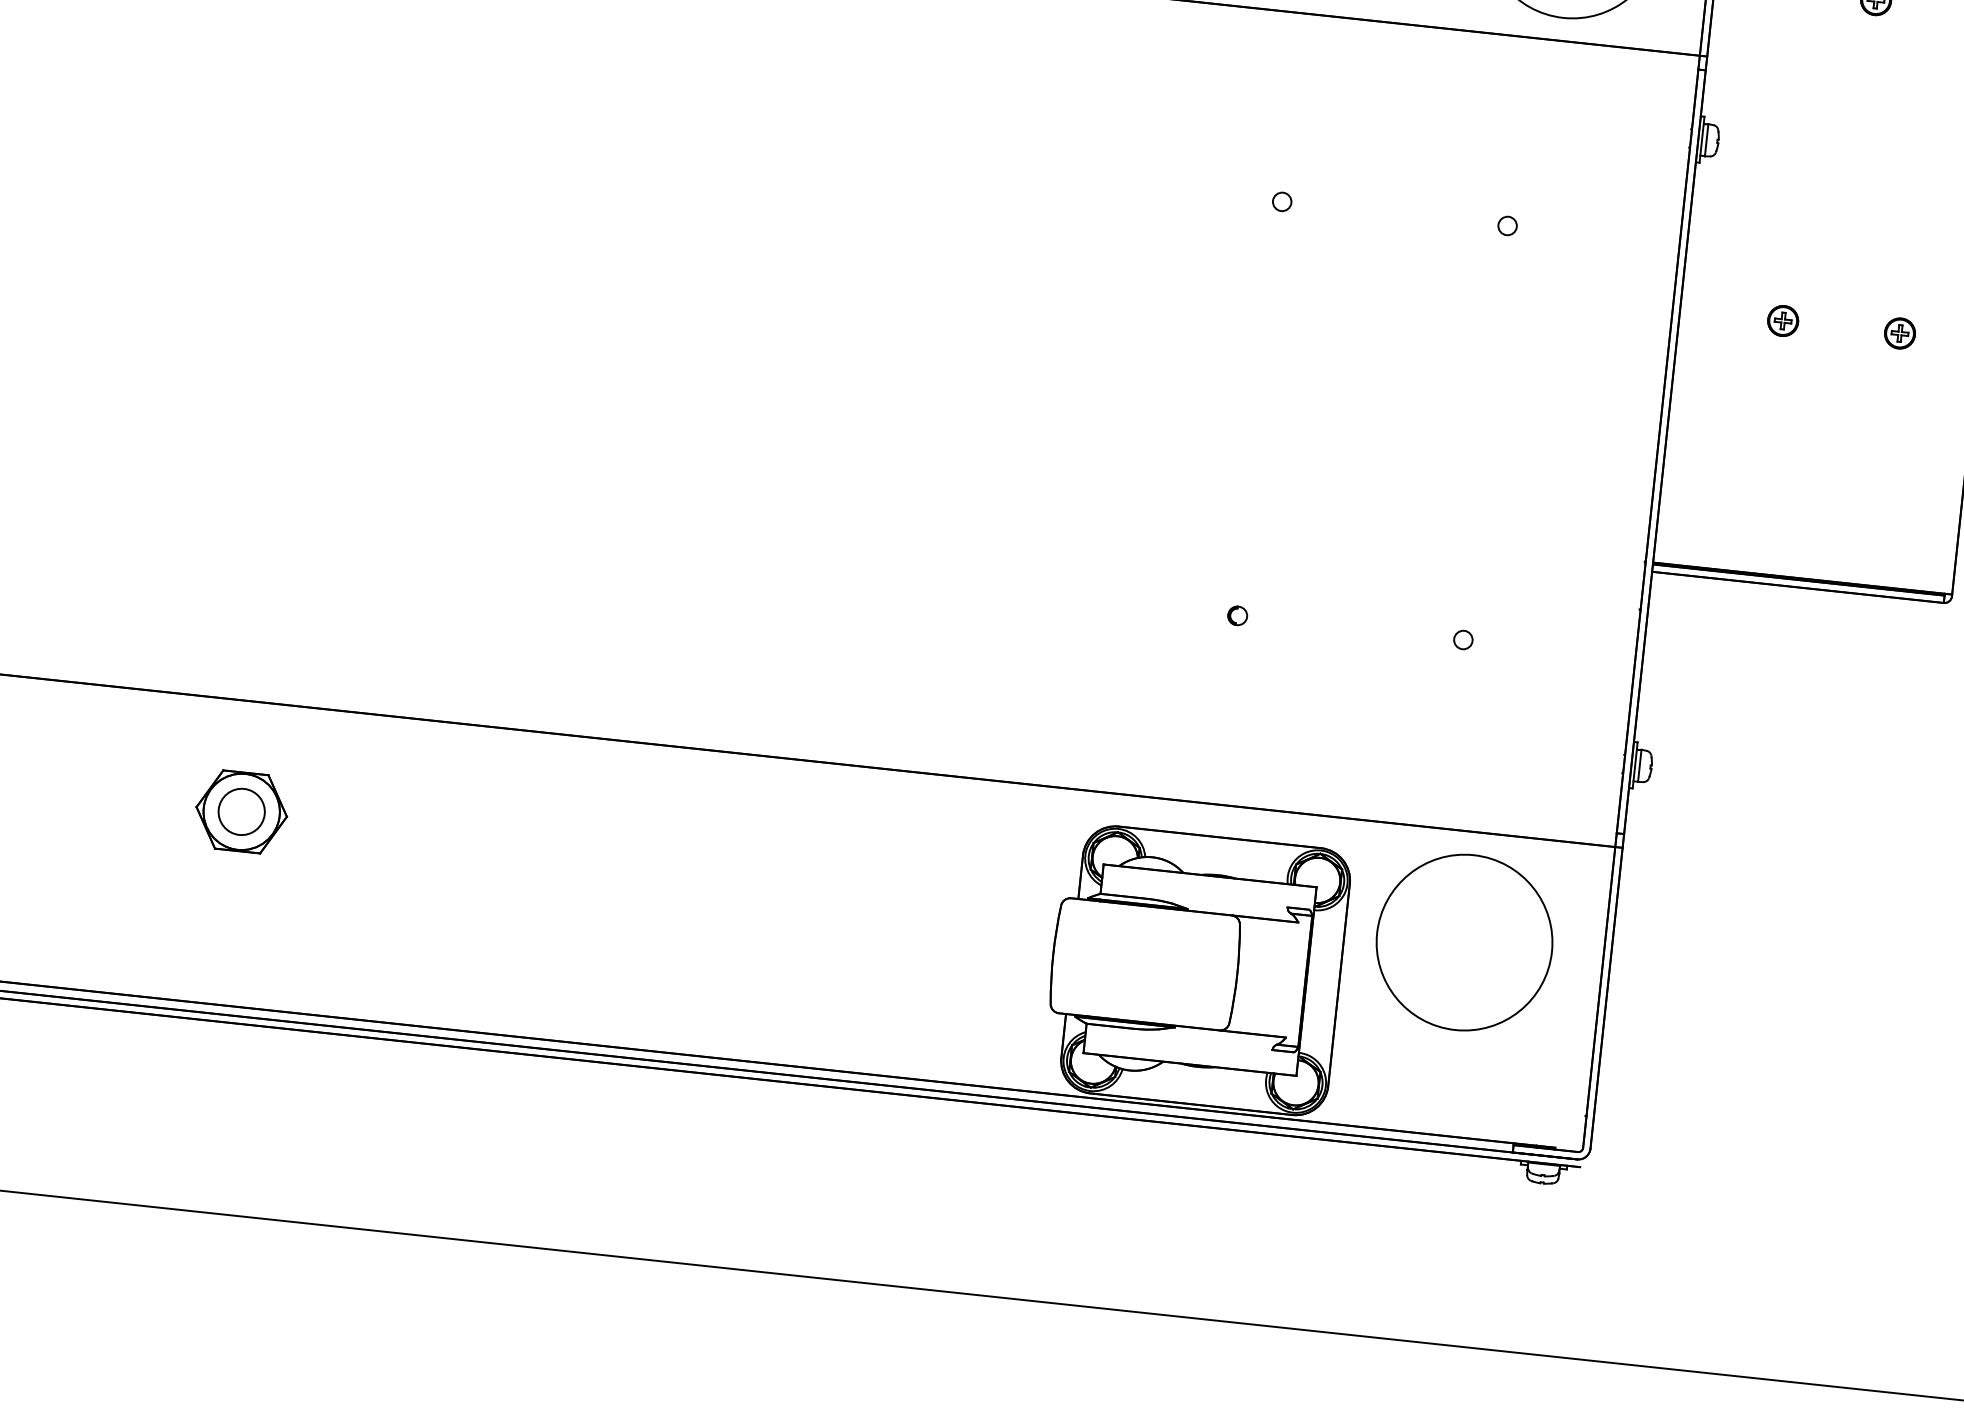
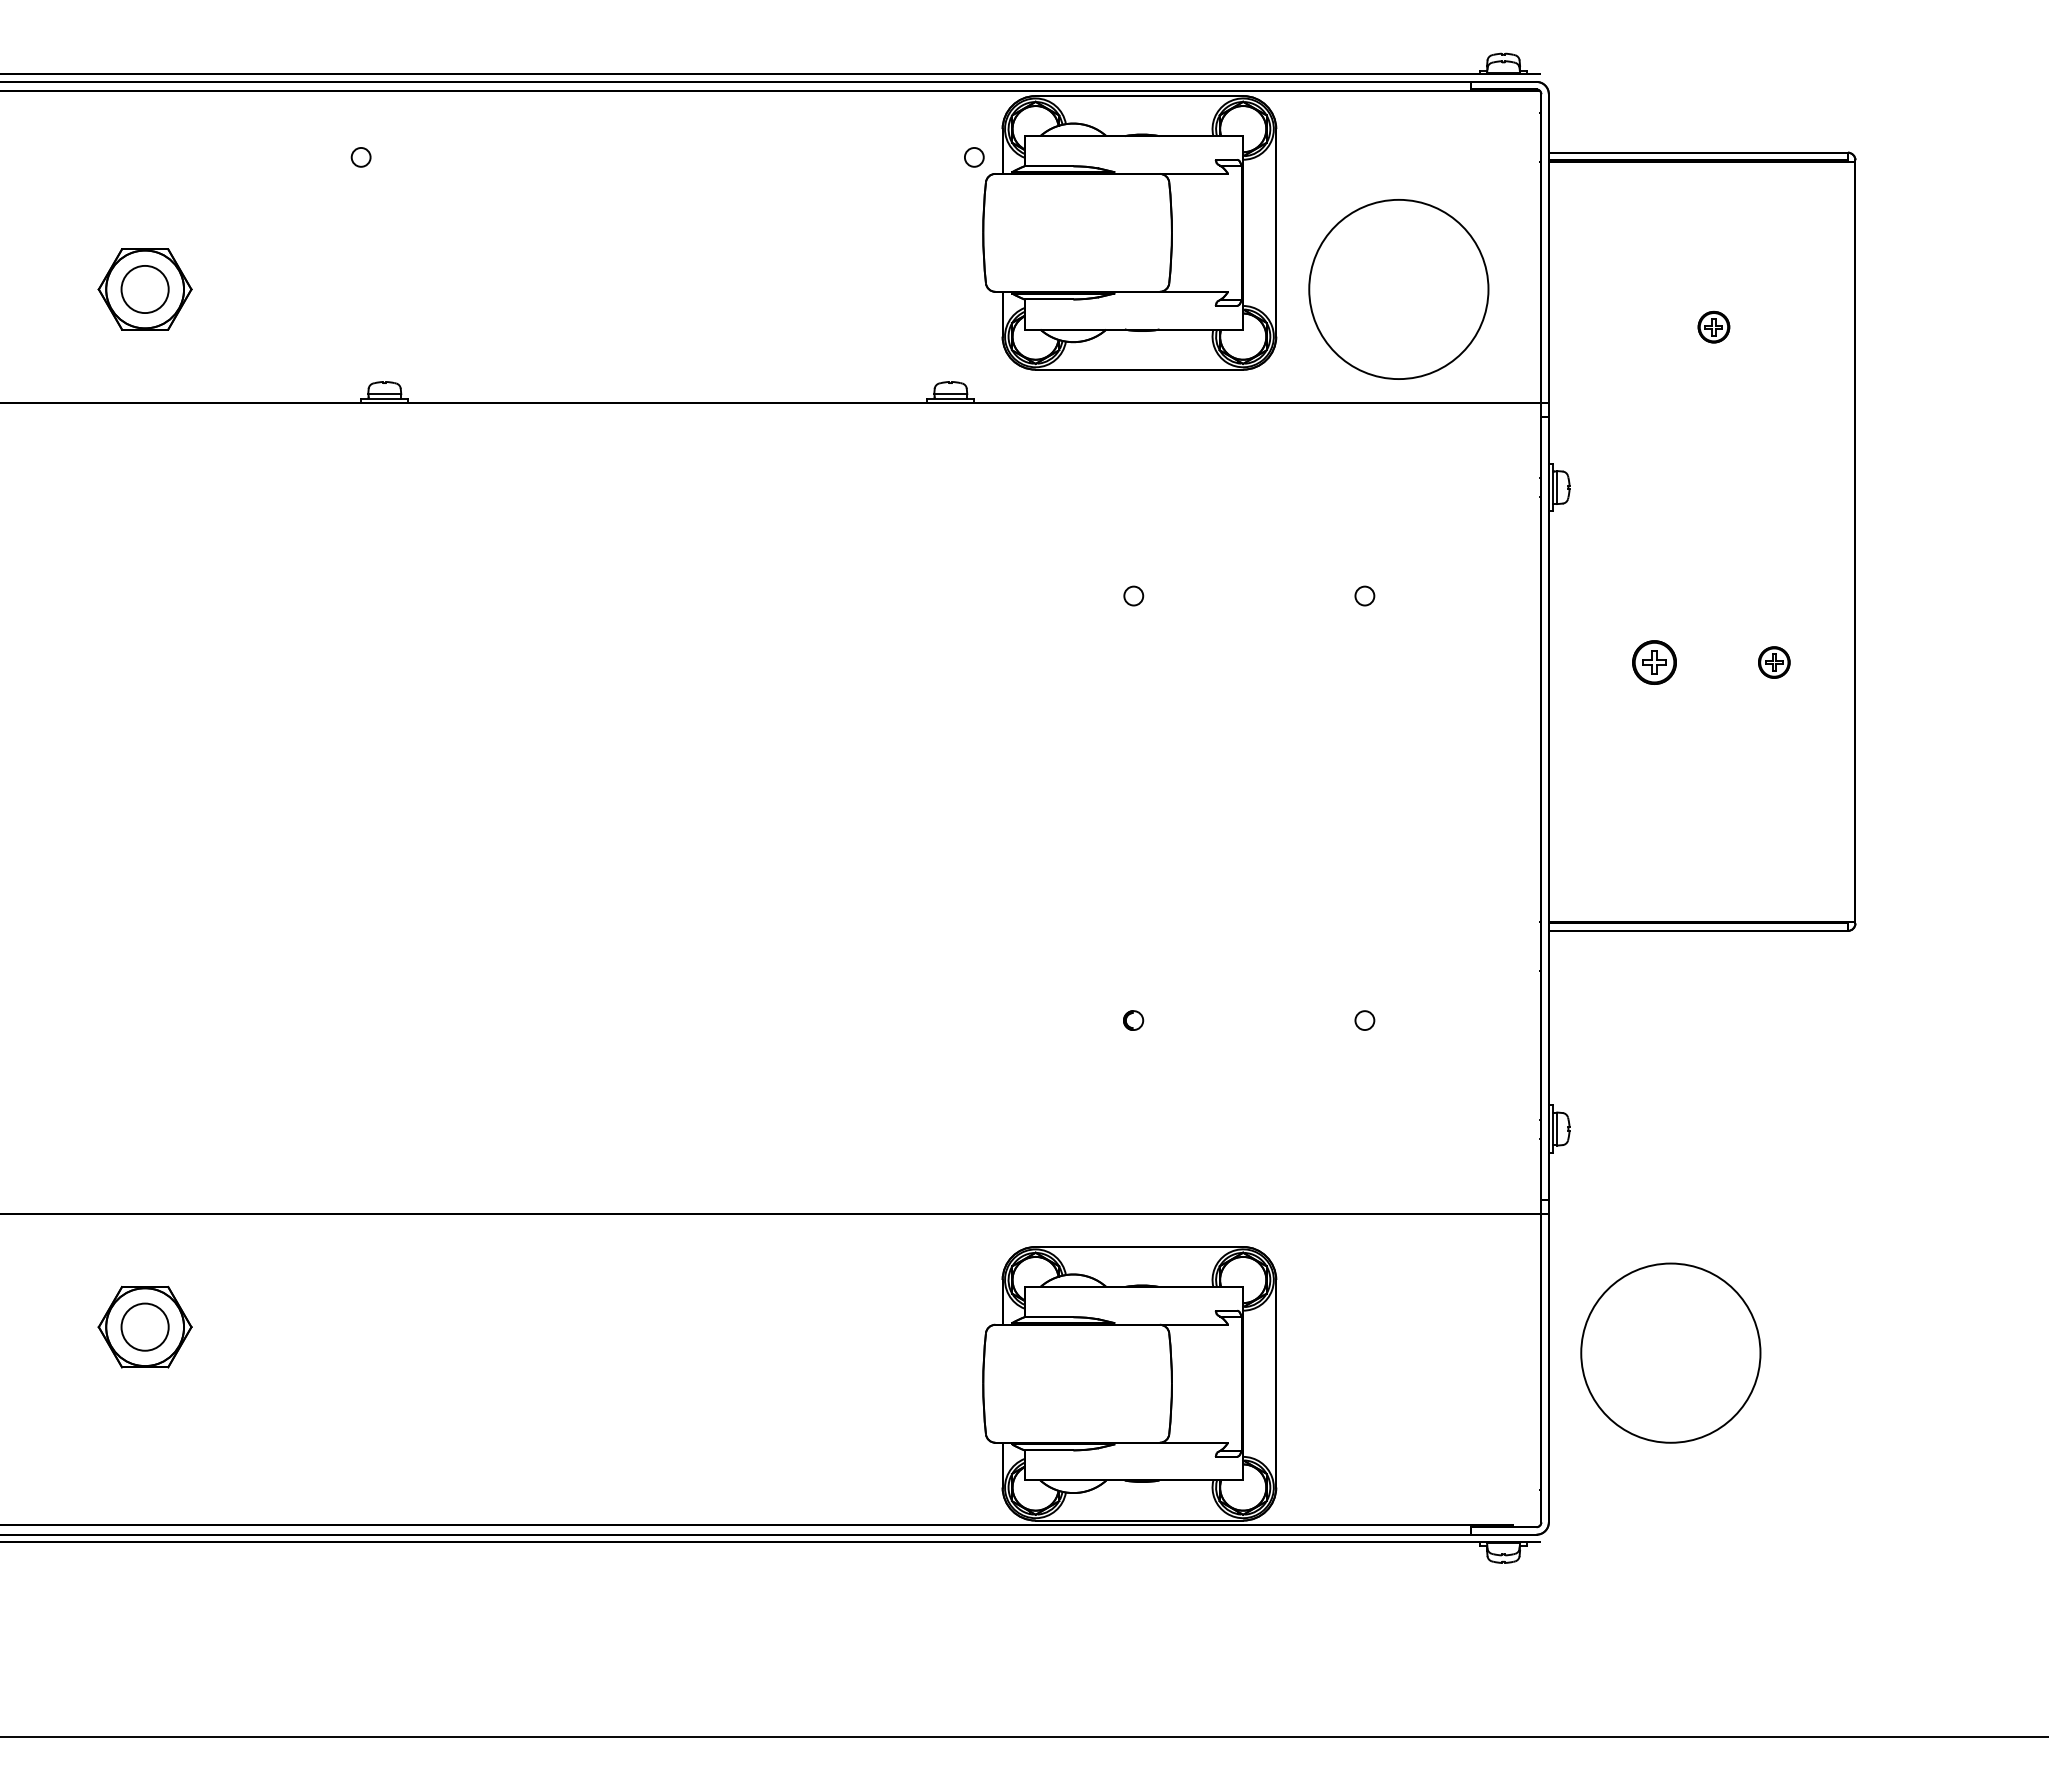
part: (1783, 320) -> (1654, 662), size x1.4
part: (1464, 941) -> (1670, 1352), moved

